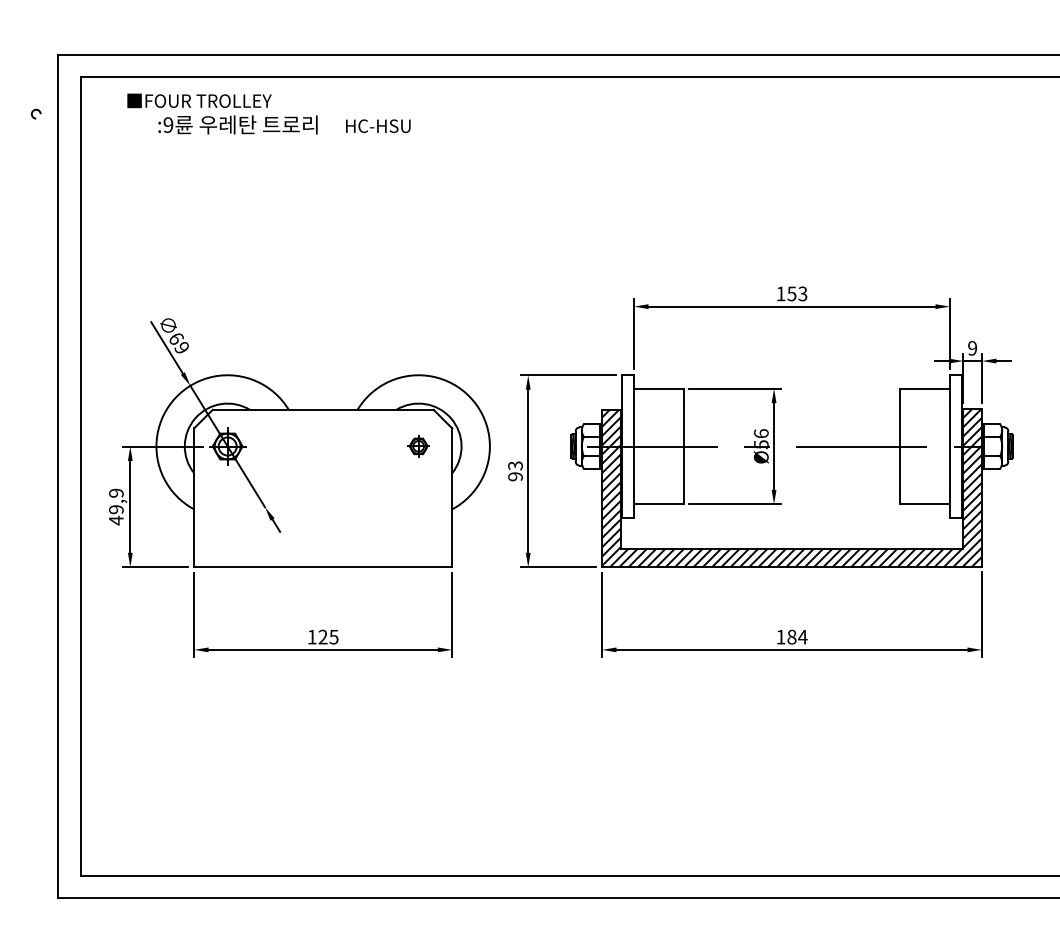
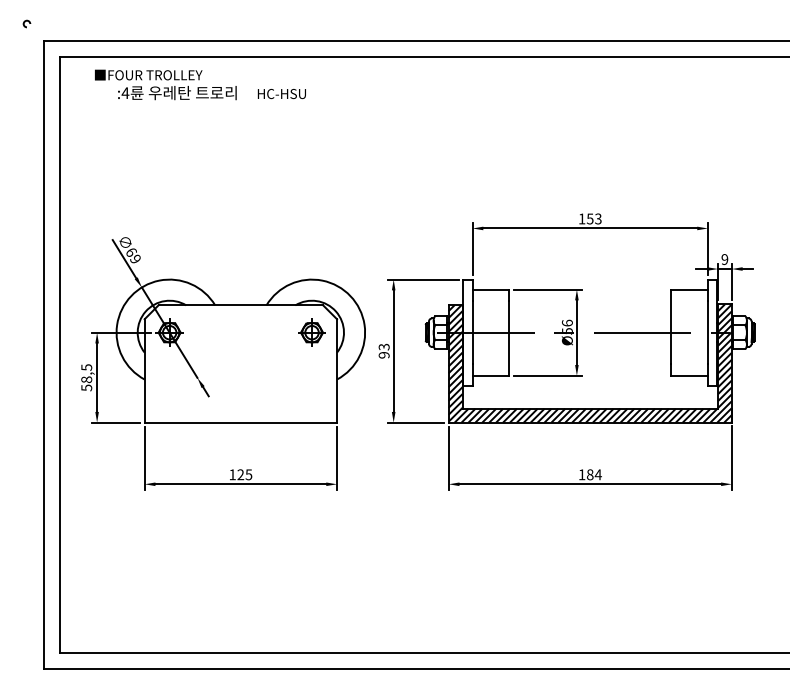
arc: (34, 112) -> (25, 22), moved
text: (168, 125) -> (125, 93), :9 -> :4
part: (417, 446) -> (311, 332), size x1.67
text: (116, 506) -> (86, 377), 49,9 -> 58,5

